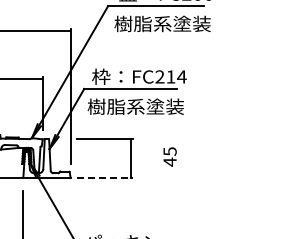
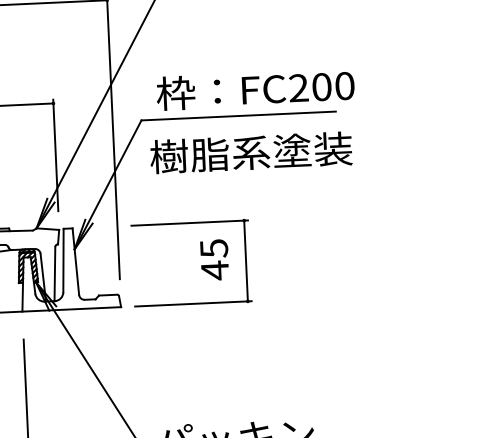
text: (176, 76) -> (333, 85), FC214 -> FC200
text: (169, 156) -> (213, 258), moved
line: (105, 177) -> (194, 303), dashed -> solid

